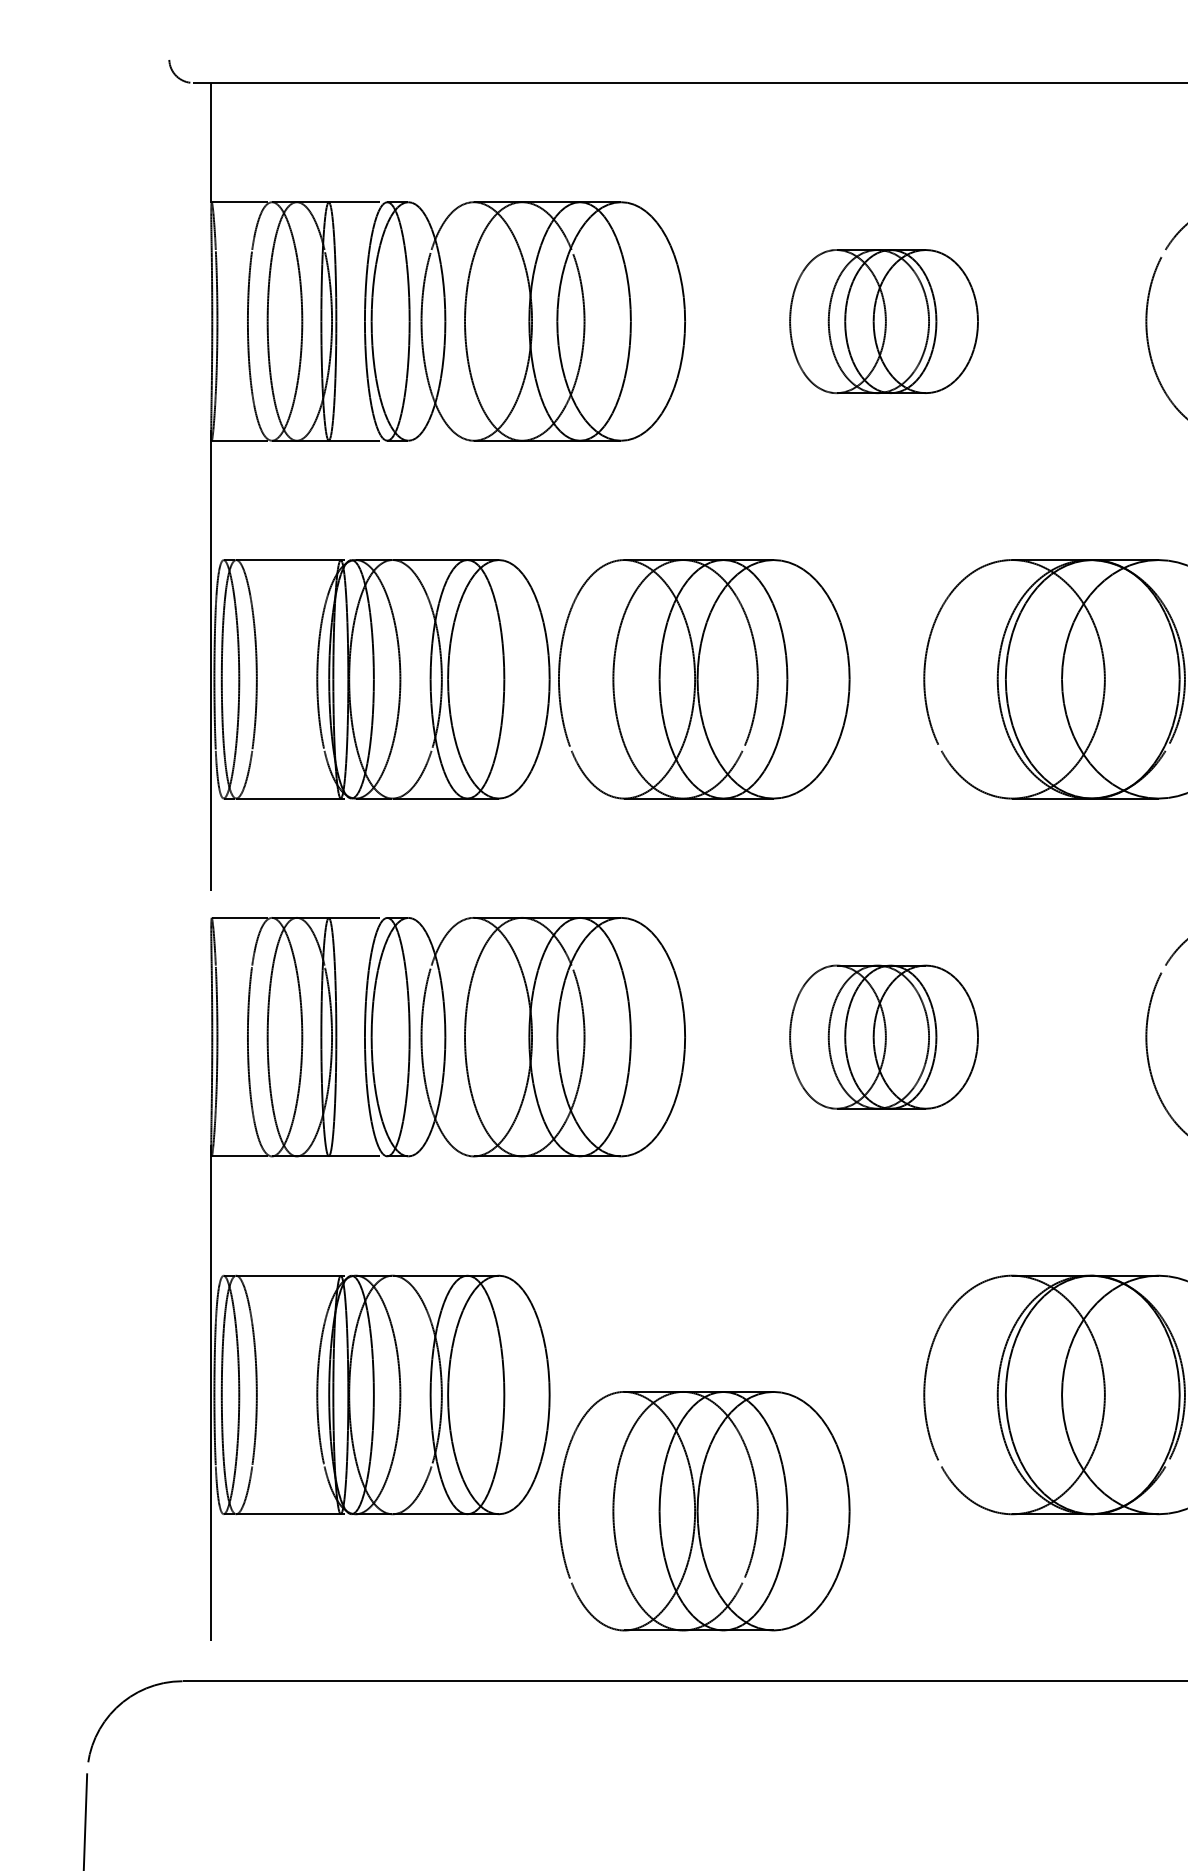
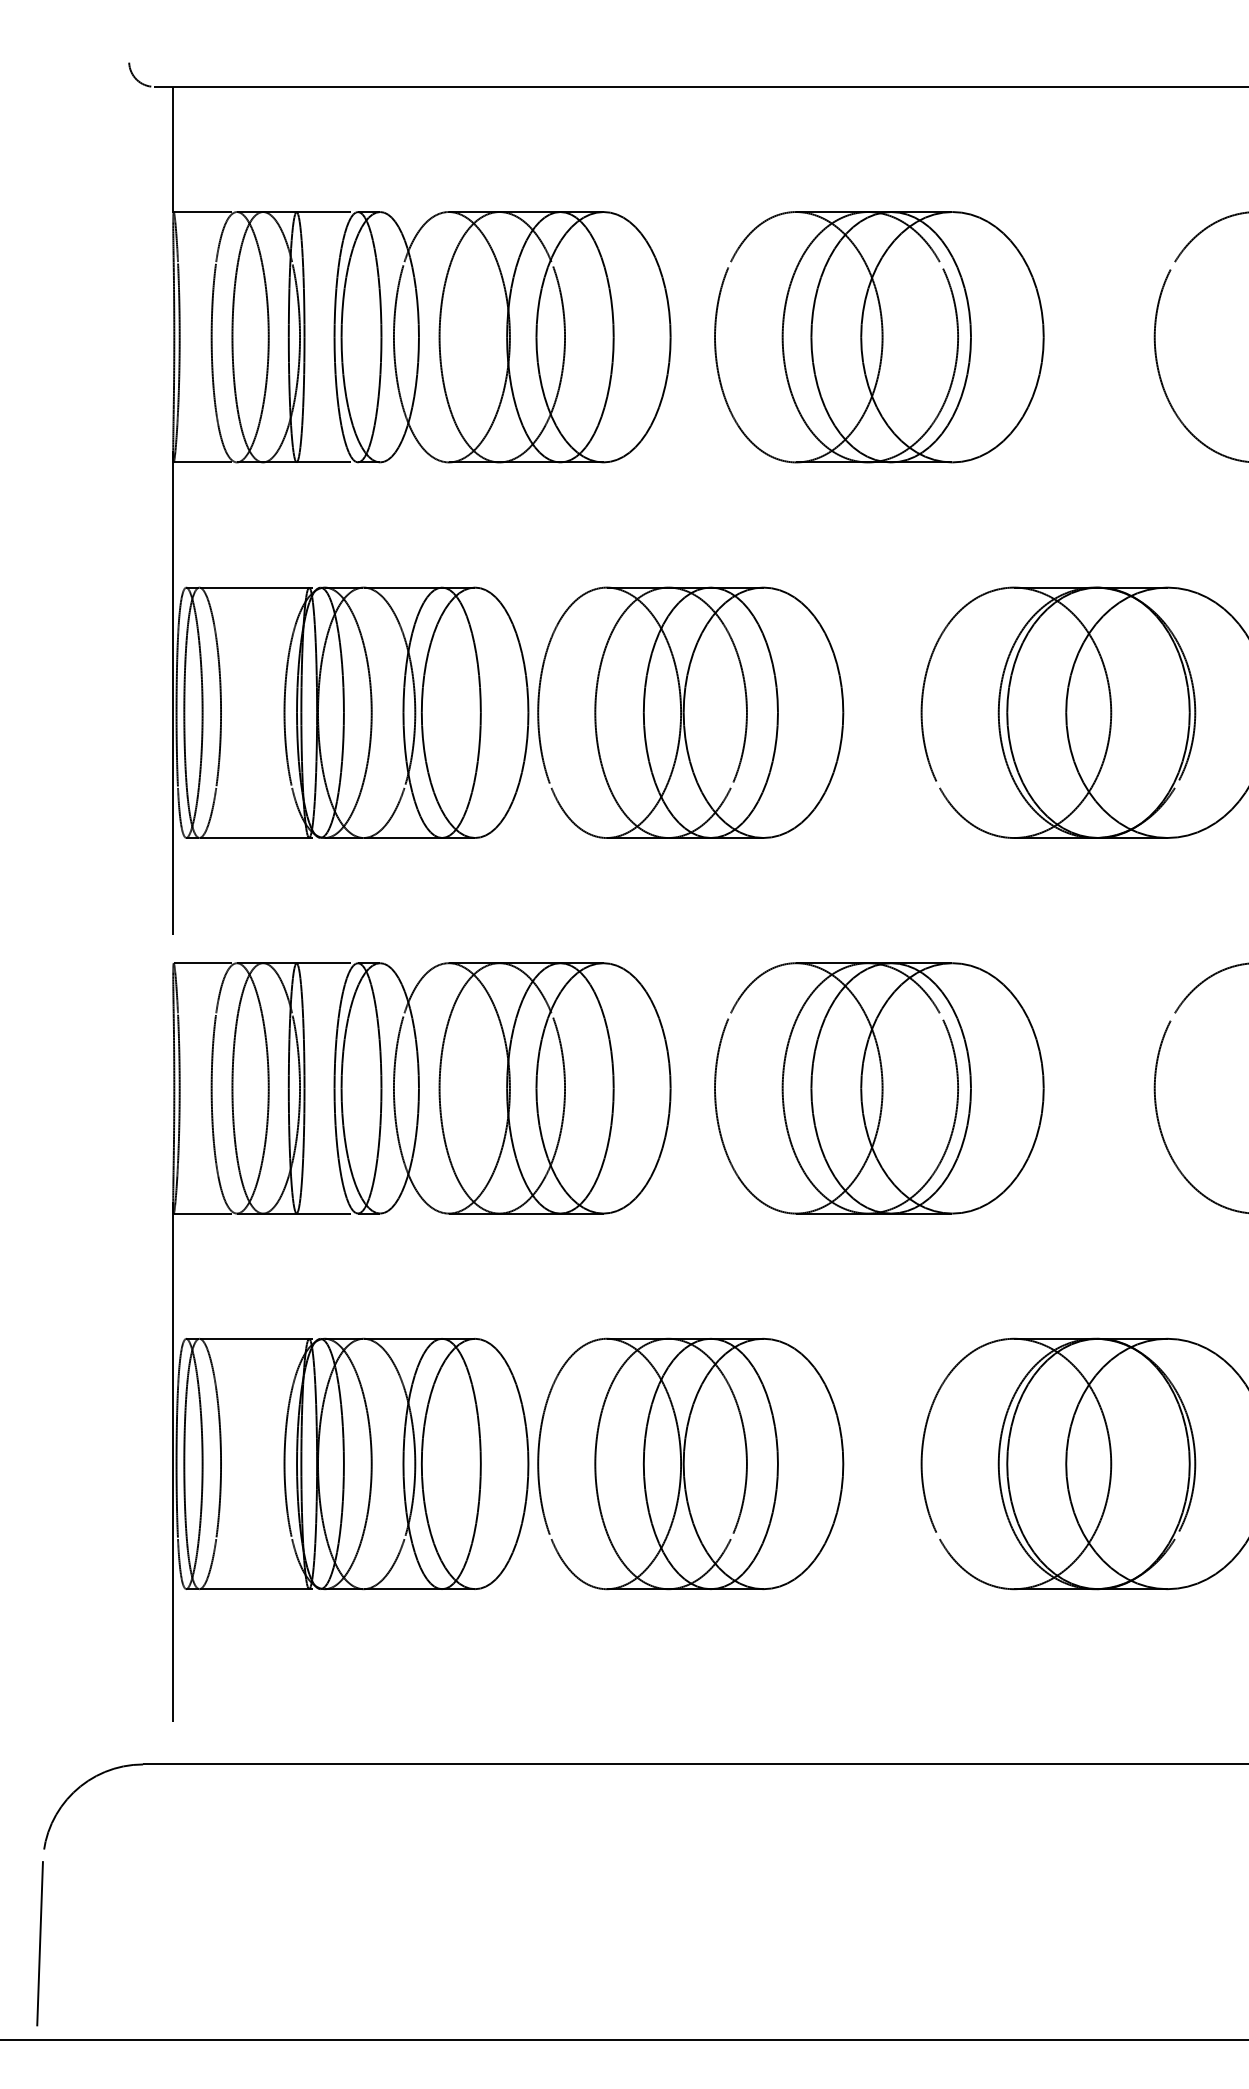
part: (884, 321) -> (879, 337), size x1.67
part: (884, 1037) -> (879, 1088), size x1.67
part: (704, 1510) -> (690, 1463), moved

